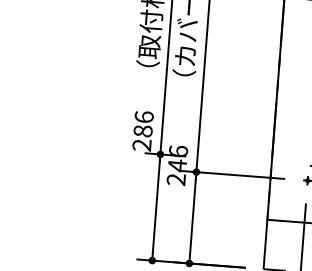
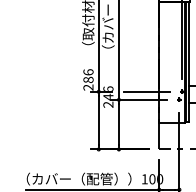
line: (248, 160) -> (146, 91), added

